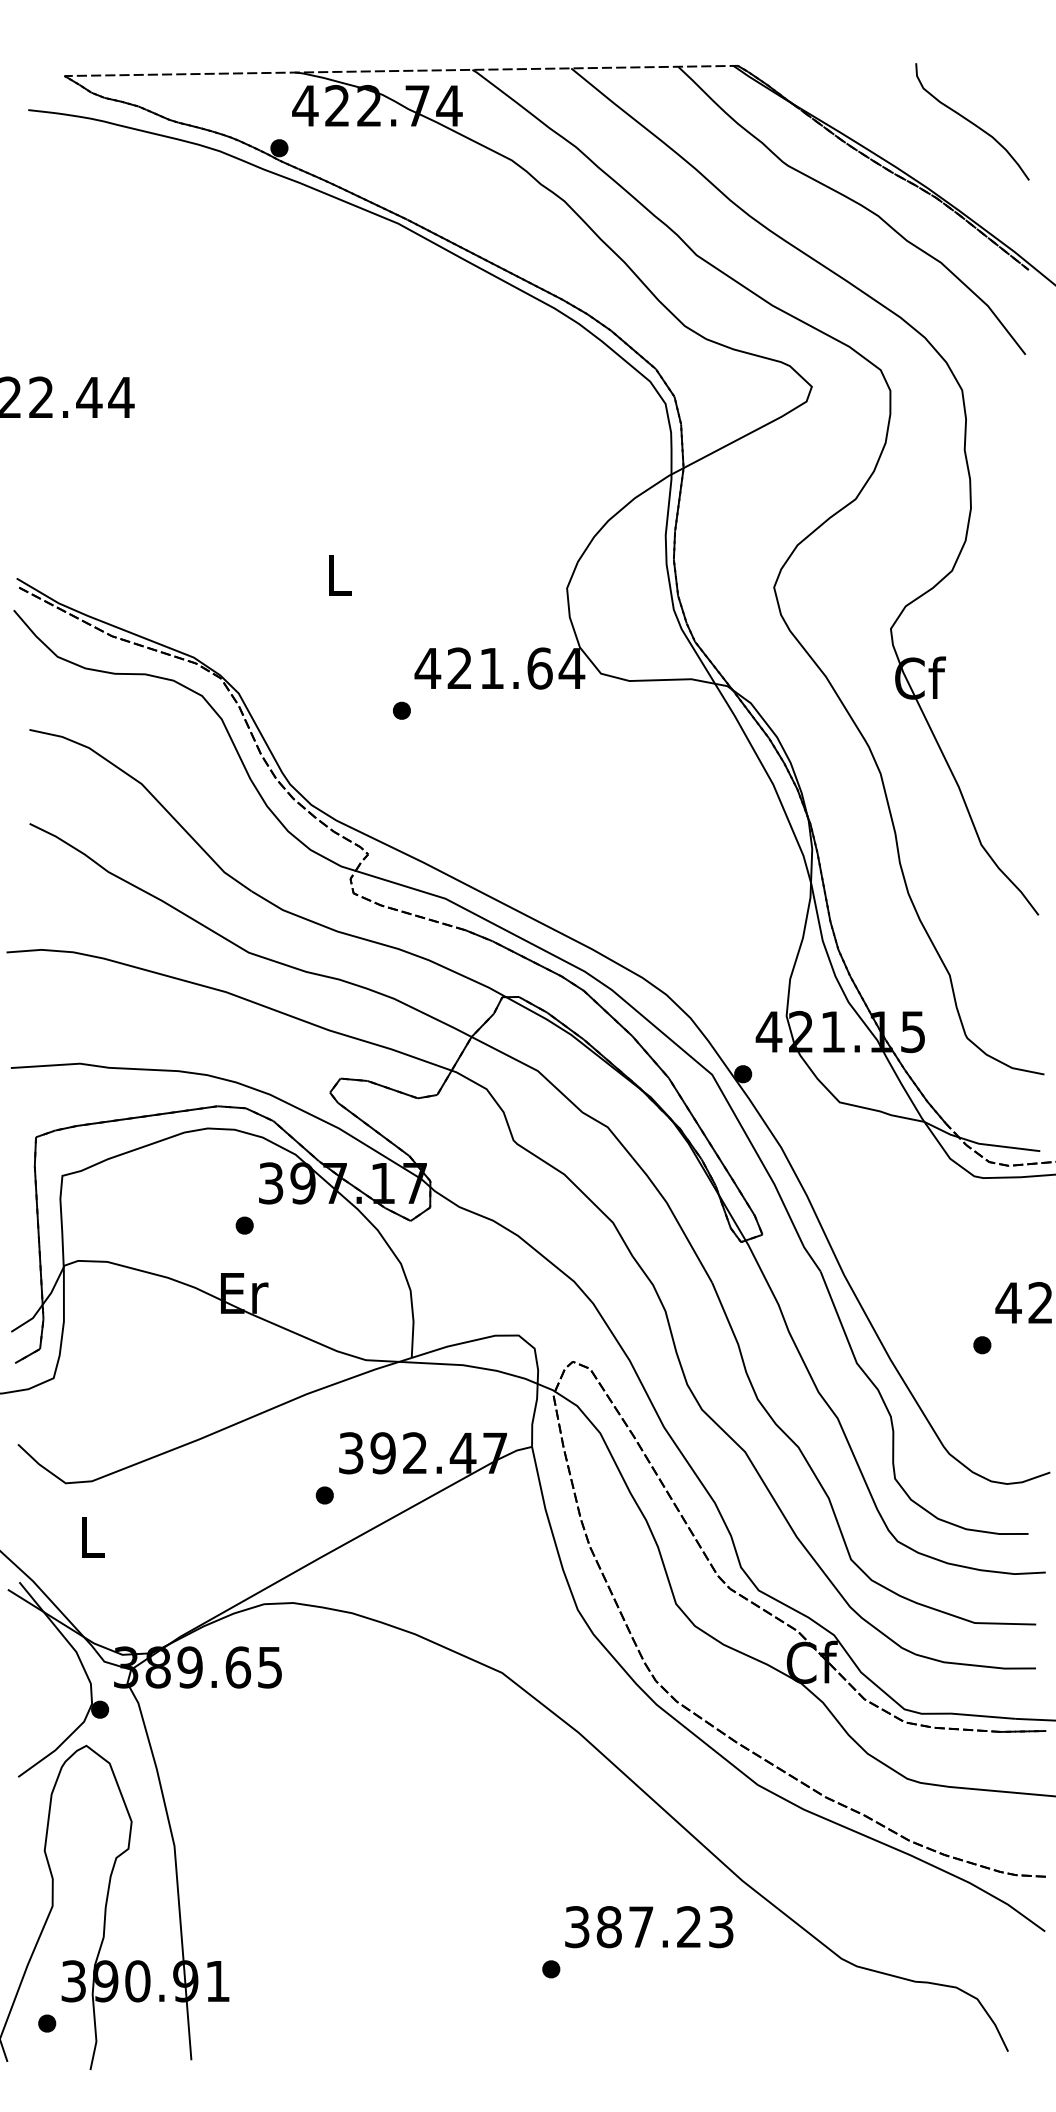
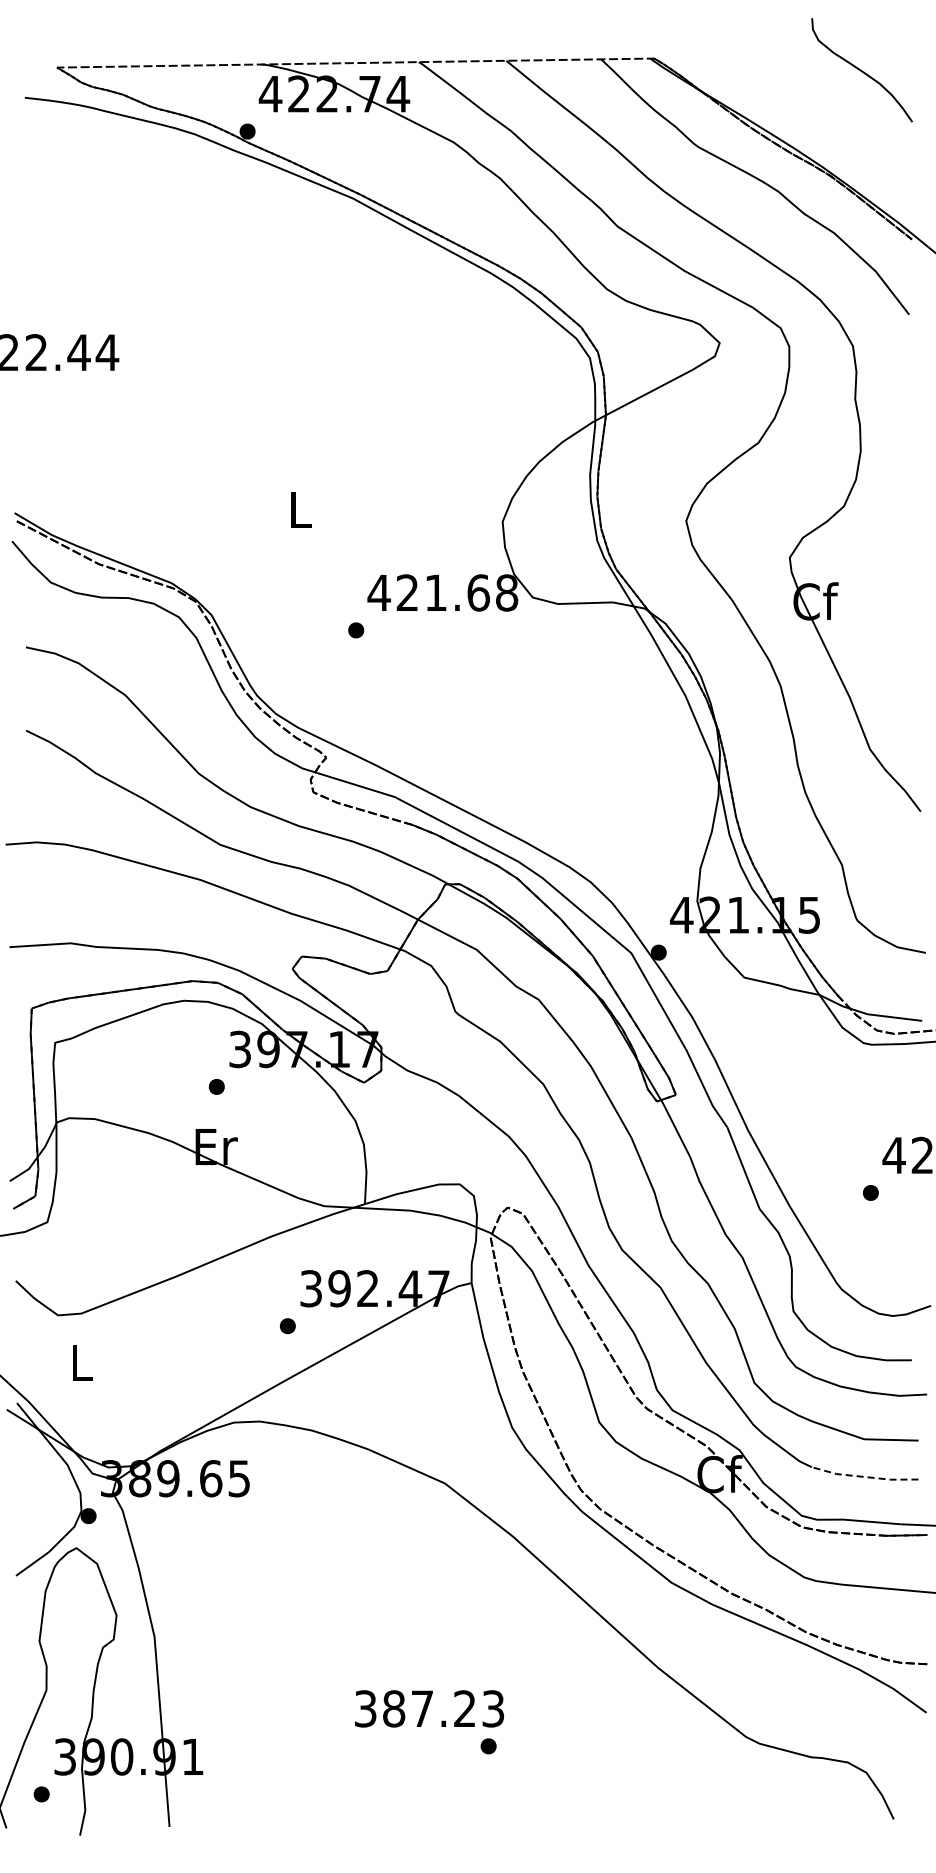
curve: (971, 122) -> (861, 70), moved
text: (571, 668) -> (506, 592), 421.64 -> 421.68
line: (975, 1665) -> (864, 1476), solid -> dashed
text: (649, 1926) -> (429, 1708), moved

